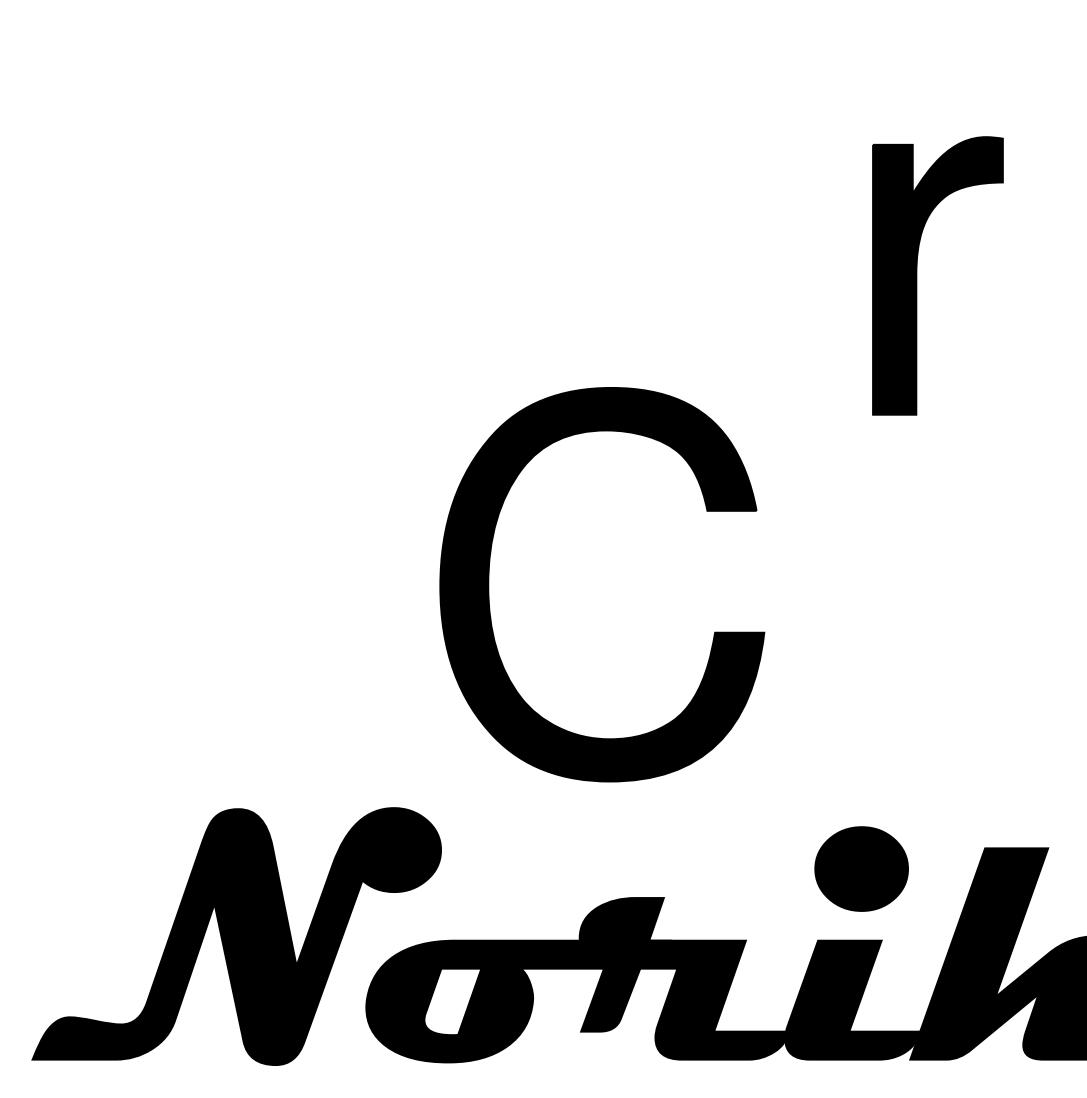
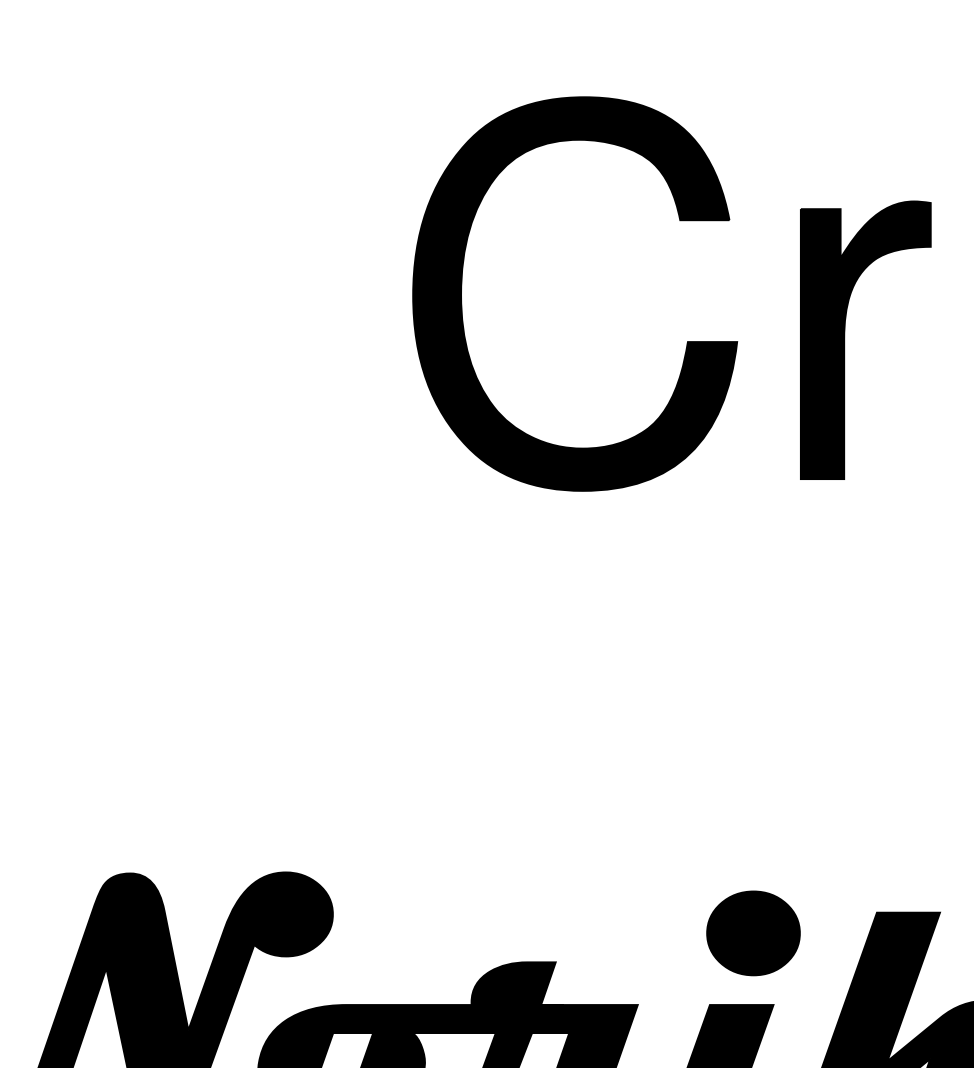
part: (917, 275) -> (845, 339), moved
part: (489, 584) -> (462, 293), moved

